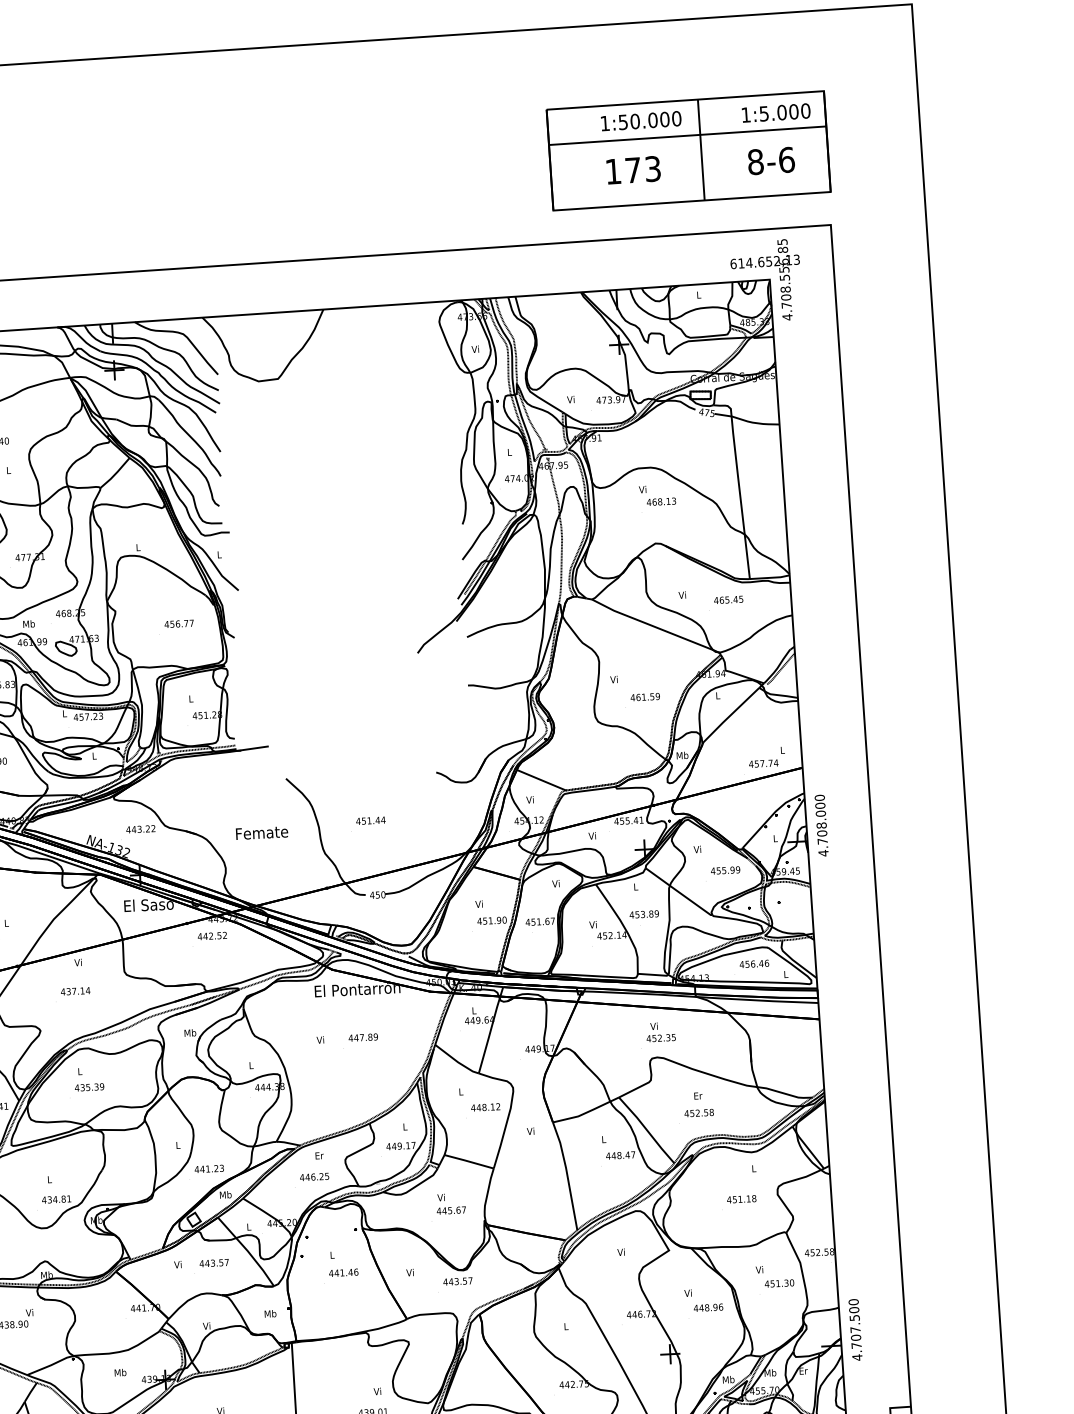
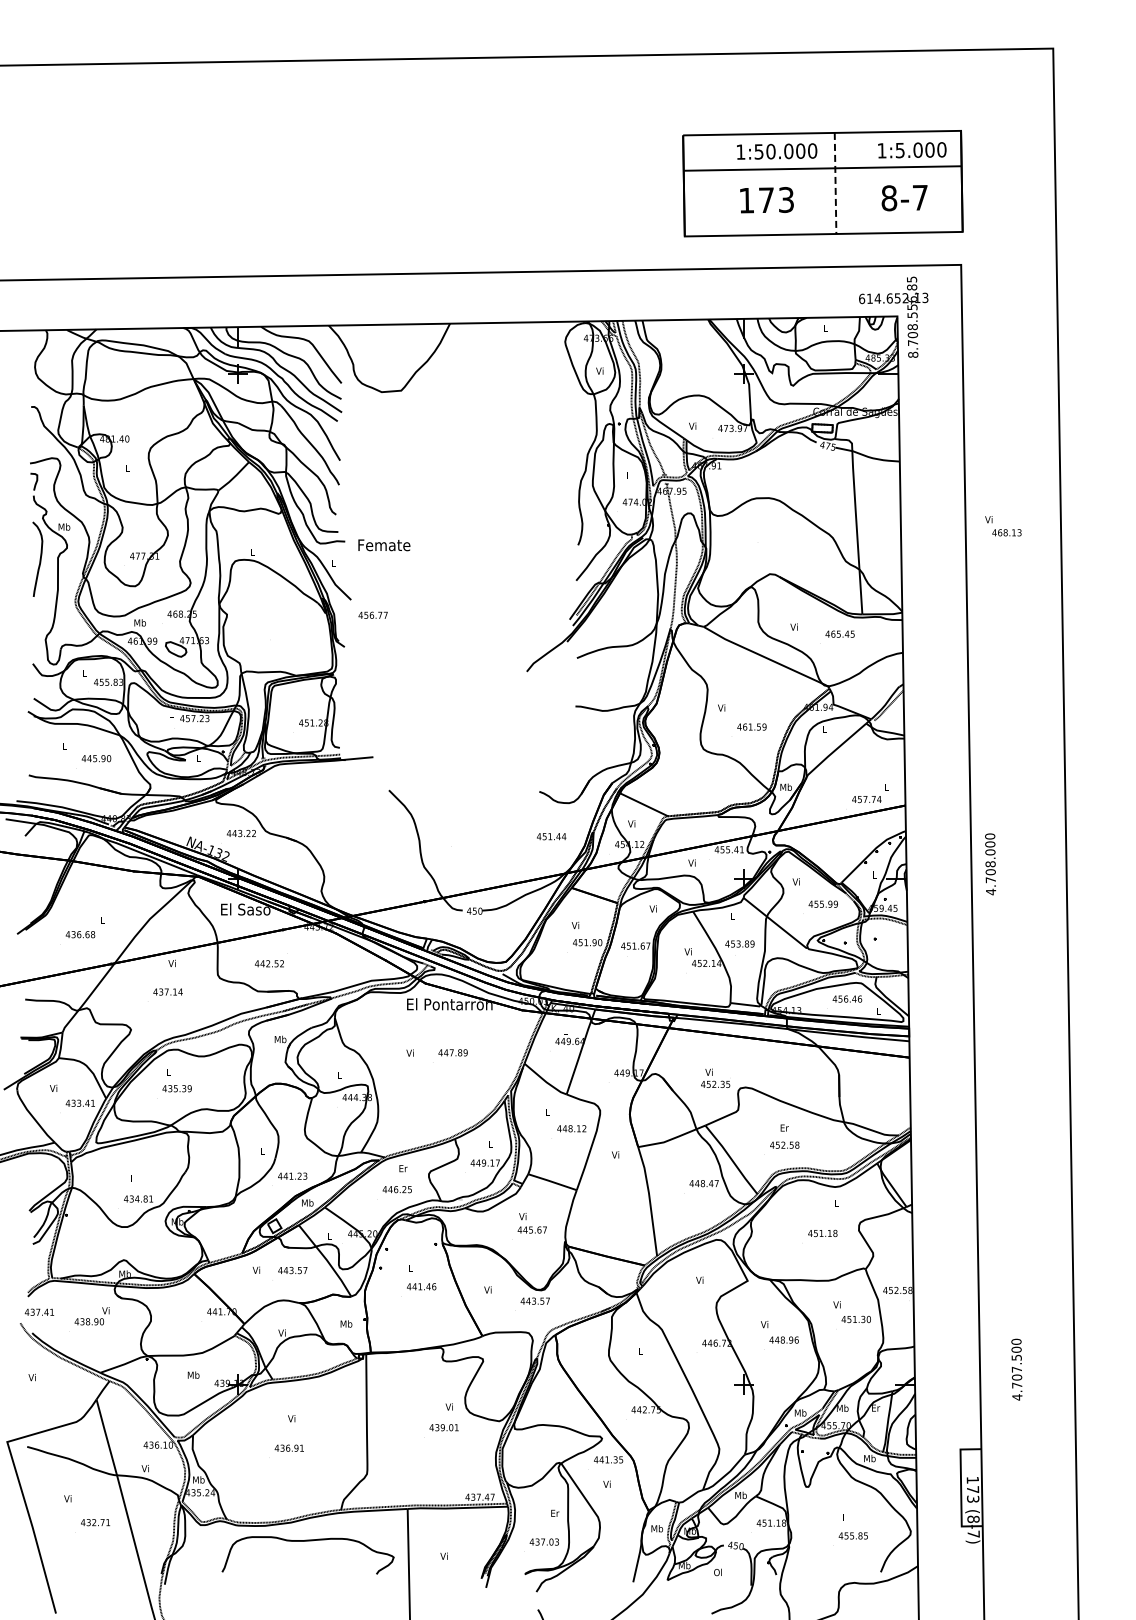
line: (701, 150) -> (835, 183), solid -> dashed
text: (786, 159) -> (920, 197), 8-6 -> 8-7
text: (787, 316) -> (913, 354), 4.708.556,85 -> 8.708.556,85
text: (657, 495) -> (1003, 526), moved
text: (178, 623) -> (372, 614), moved
text: (370, 820) -> (551, 836), moved
text: (821, 825) -> (990, 864), moved
text: (262, 833) -> (384, 545), moved
text: (212, 935) -> (269, 963), moved
text: (660, 1031) -> (715, 1077), moved
text: (855, 1329) -> (1016, 1369), moved

